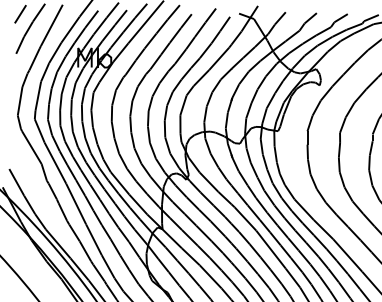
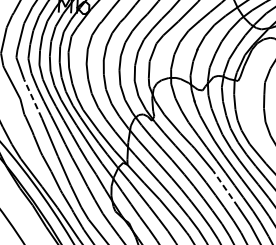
line: (55, 162) -> (33, 98), solid -> dashed
line: (270, 249) -> (225, 188), solid -> dashed

